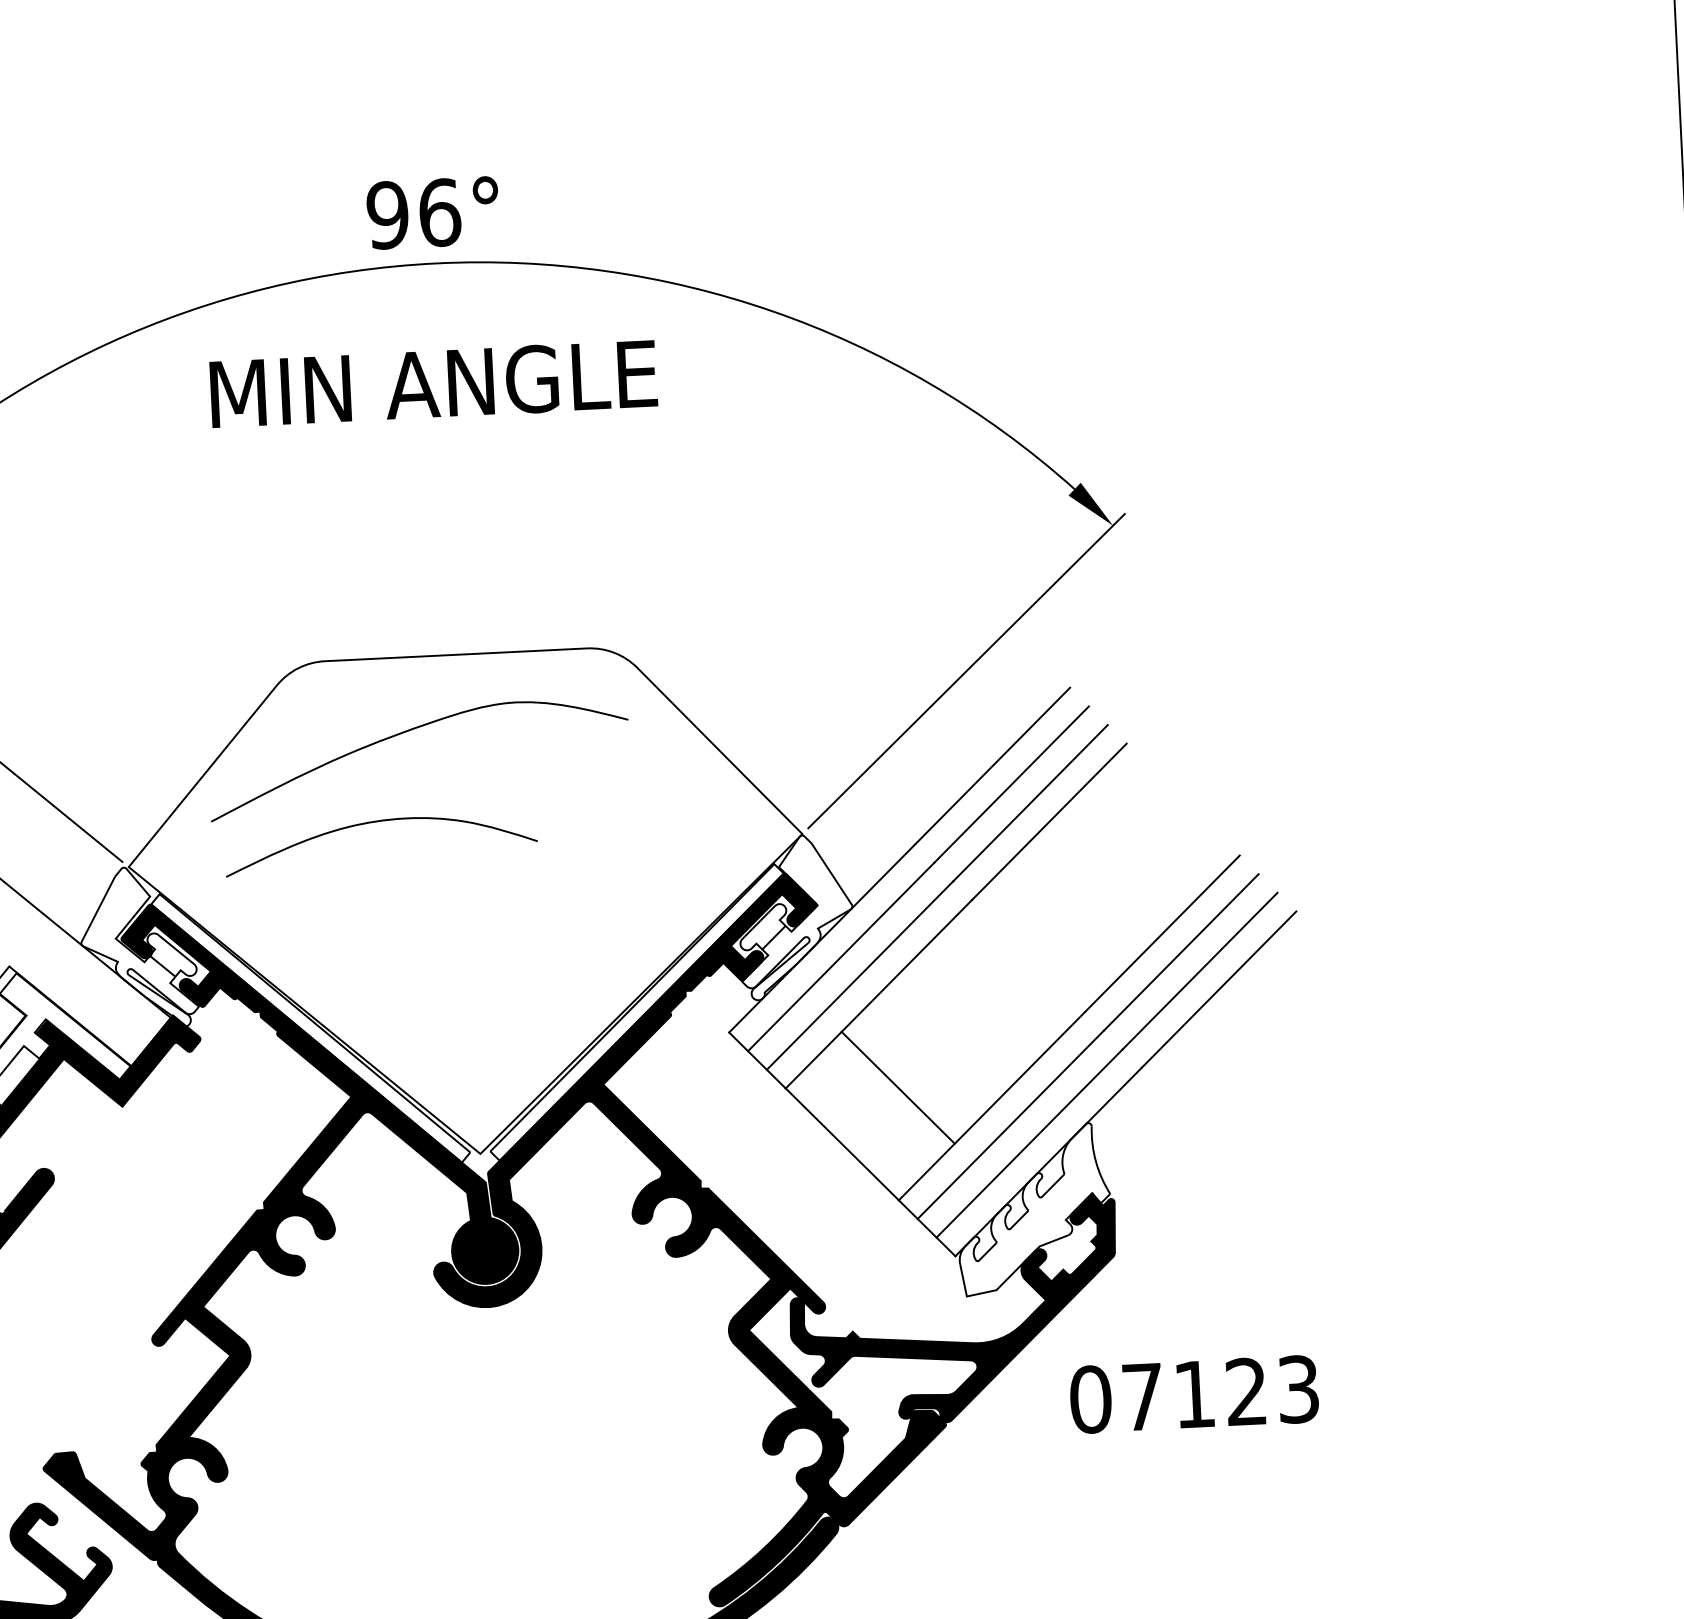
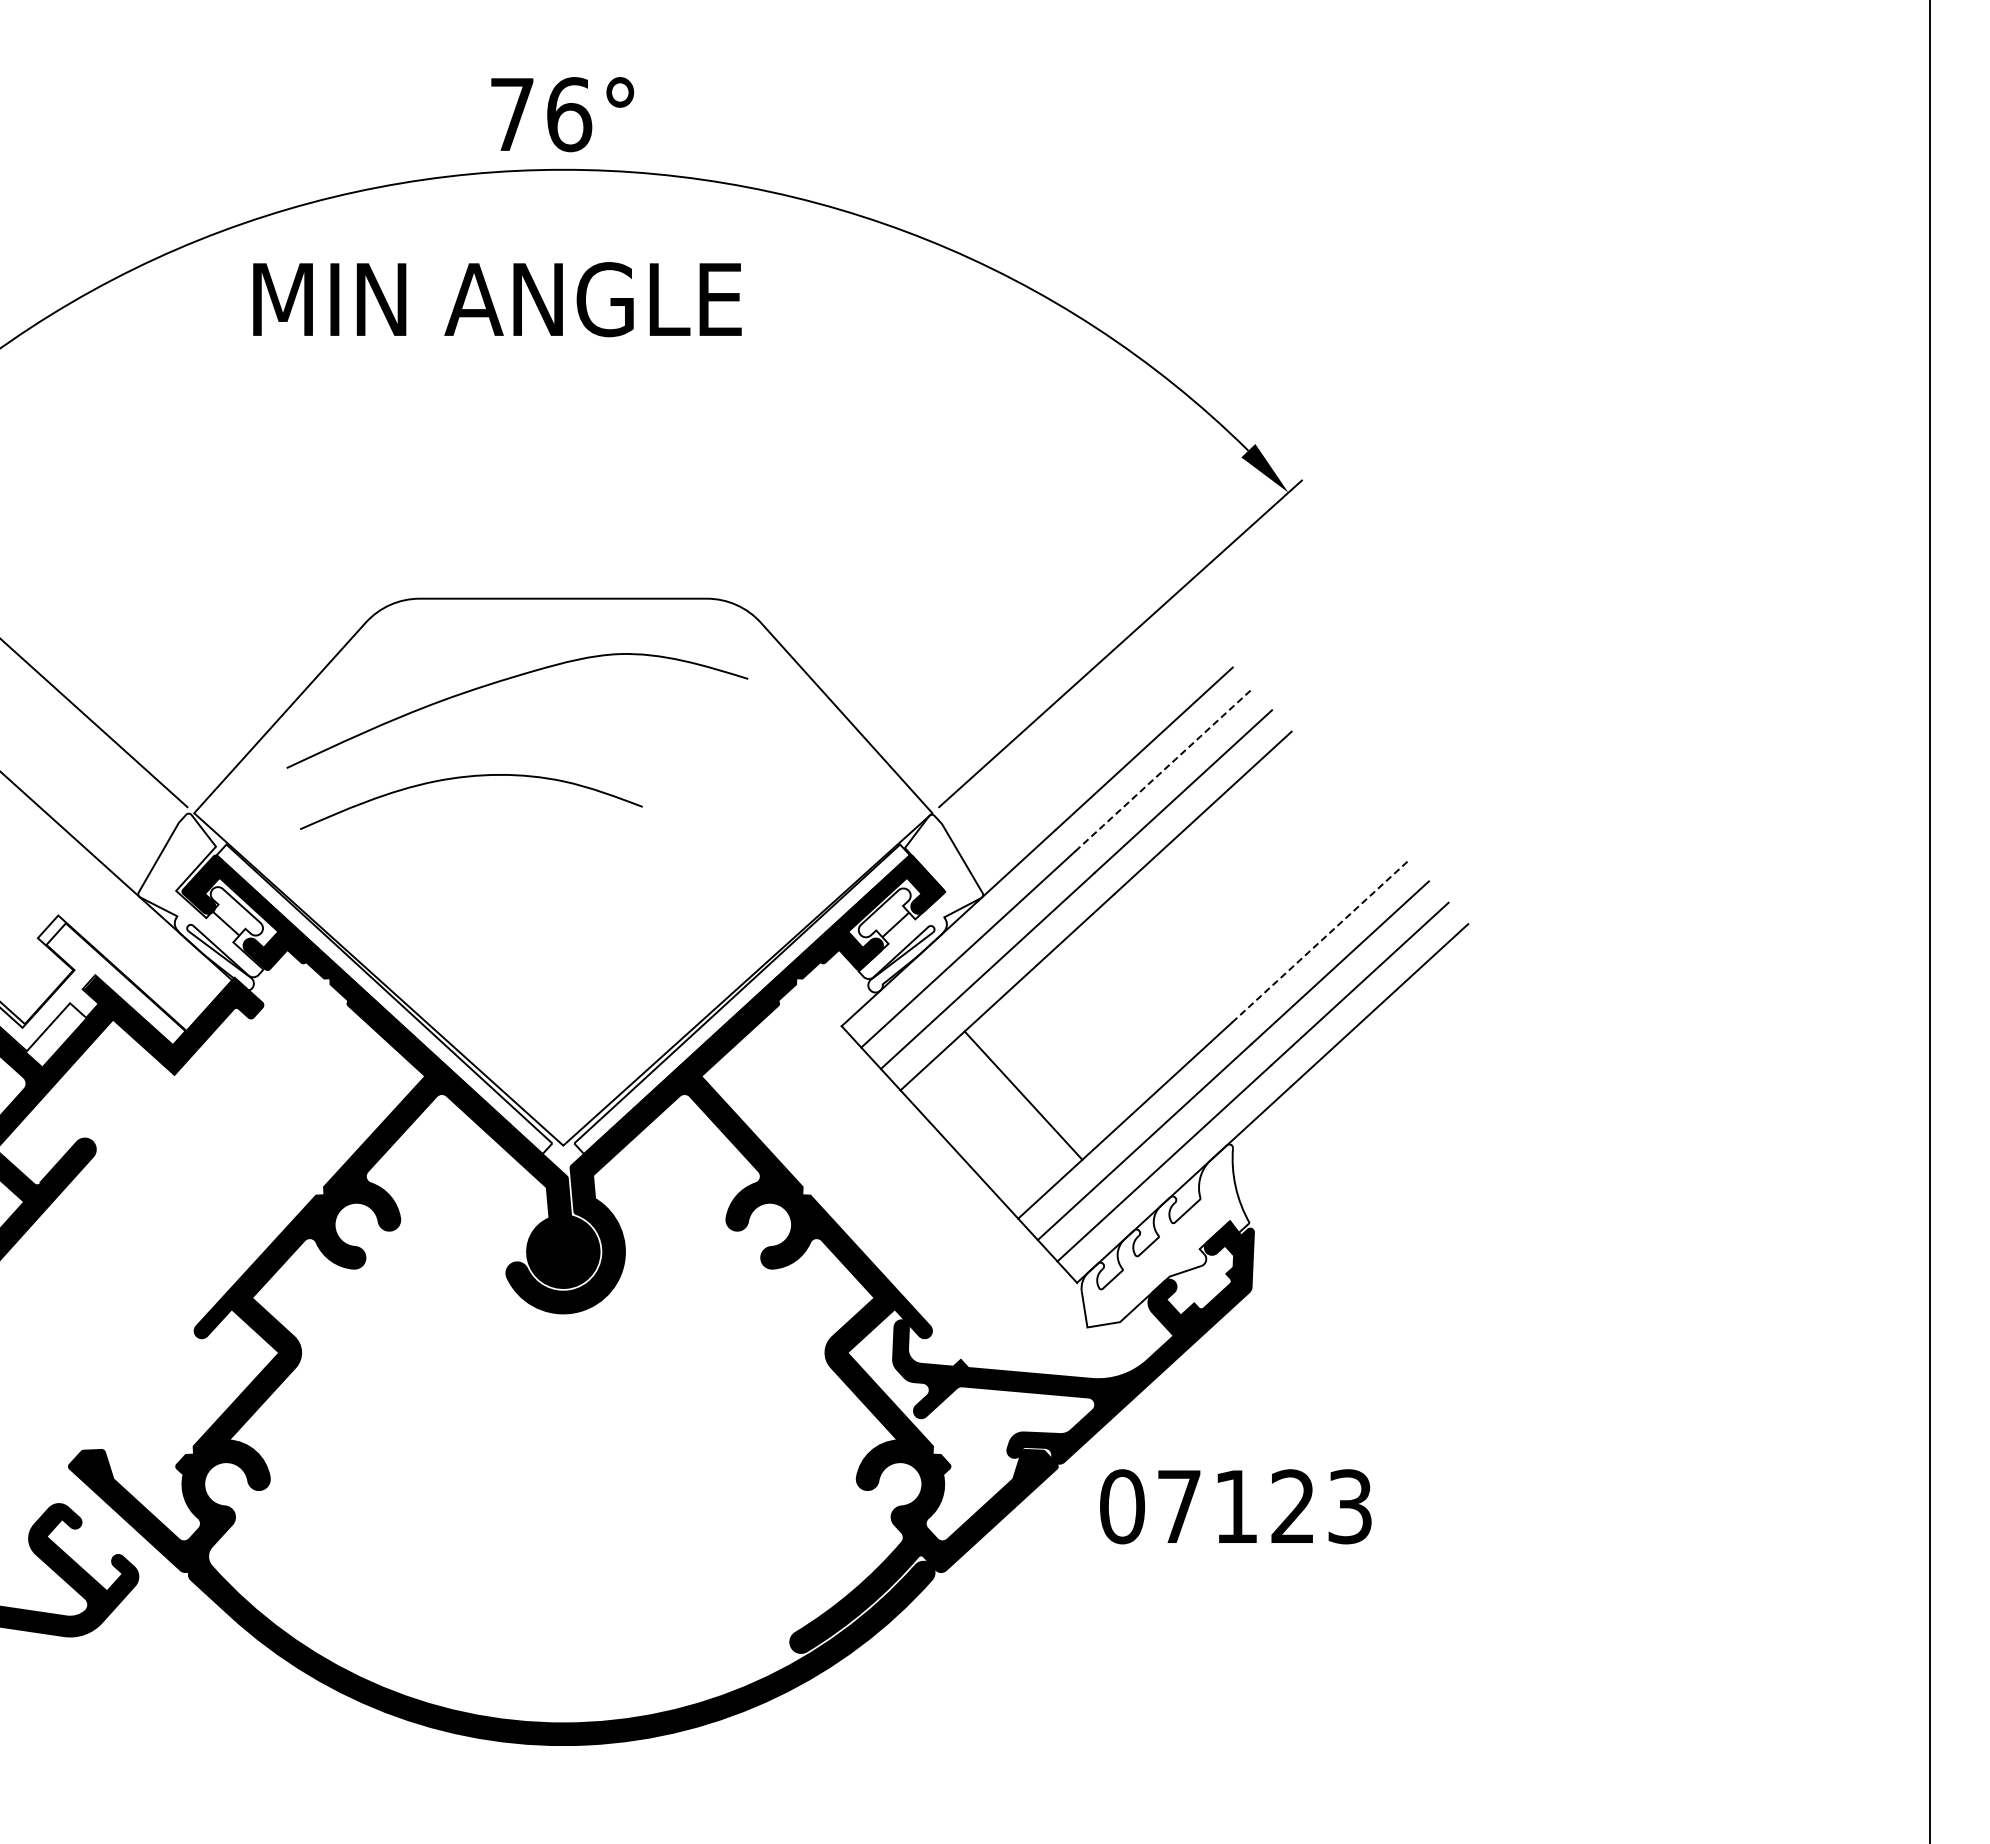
text: (387, 215) -> (511, 114), 96° -> 76°
text: (433, 384) -> (497, 299), moved
line: (1012, 783) -> (1164, 769), solid -> dashed
line: (1163, 932) -> (1321, 940), solid -> dashed
text: (1194, 1394) -> (1235, 1506), moved

